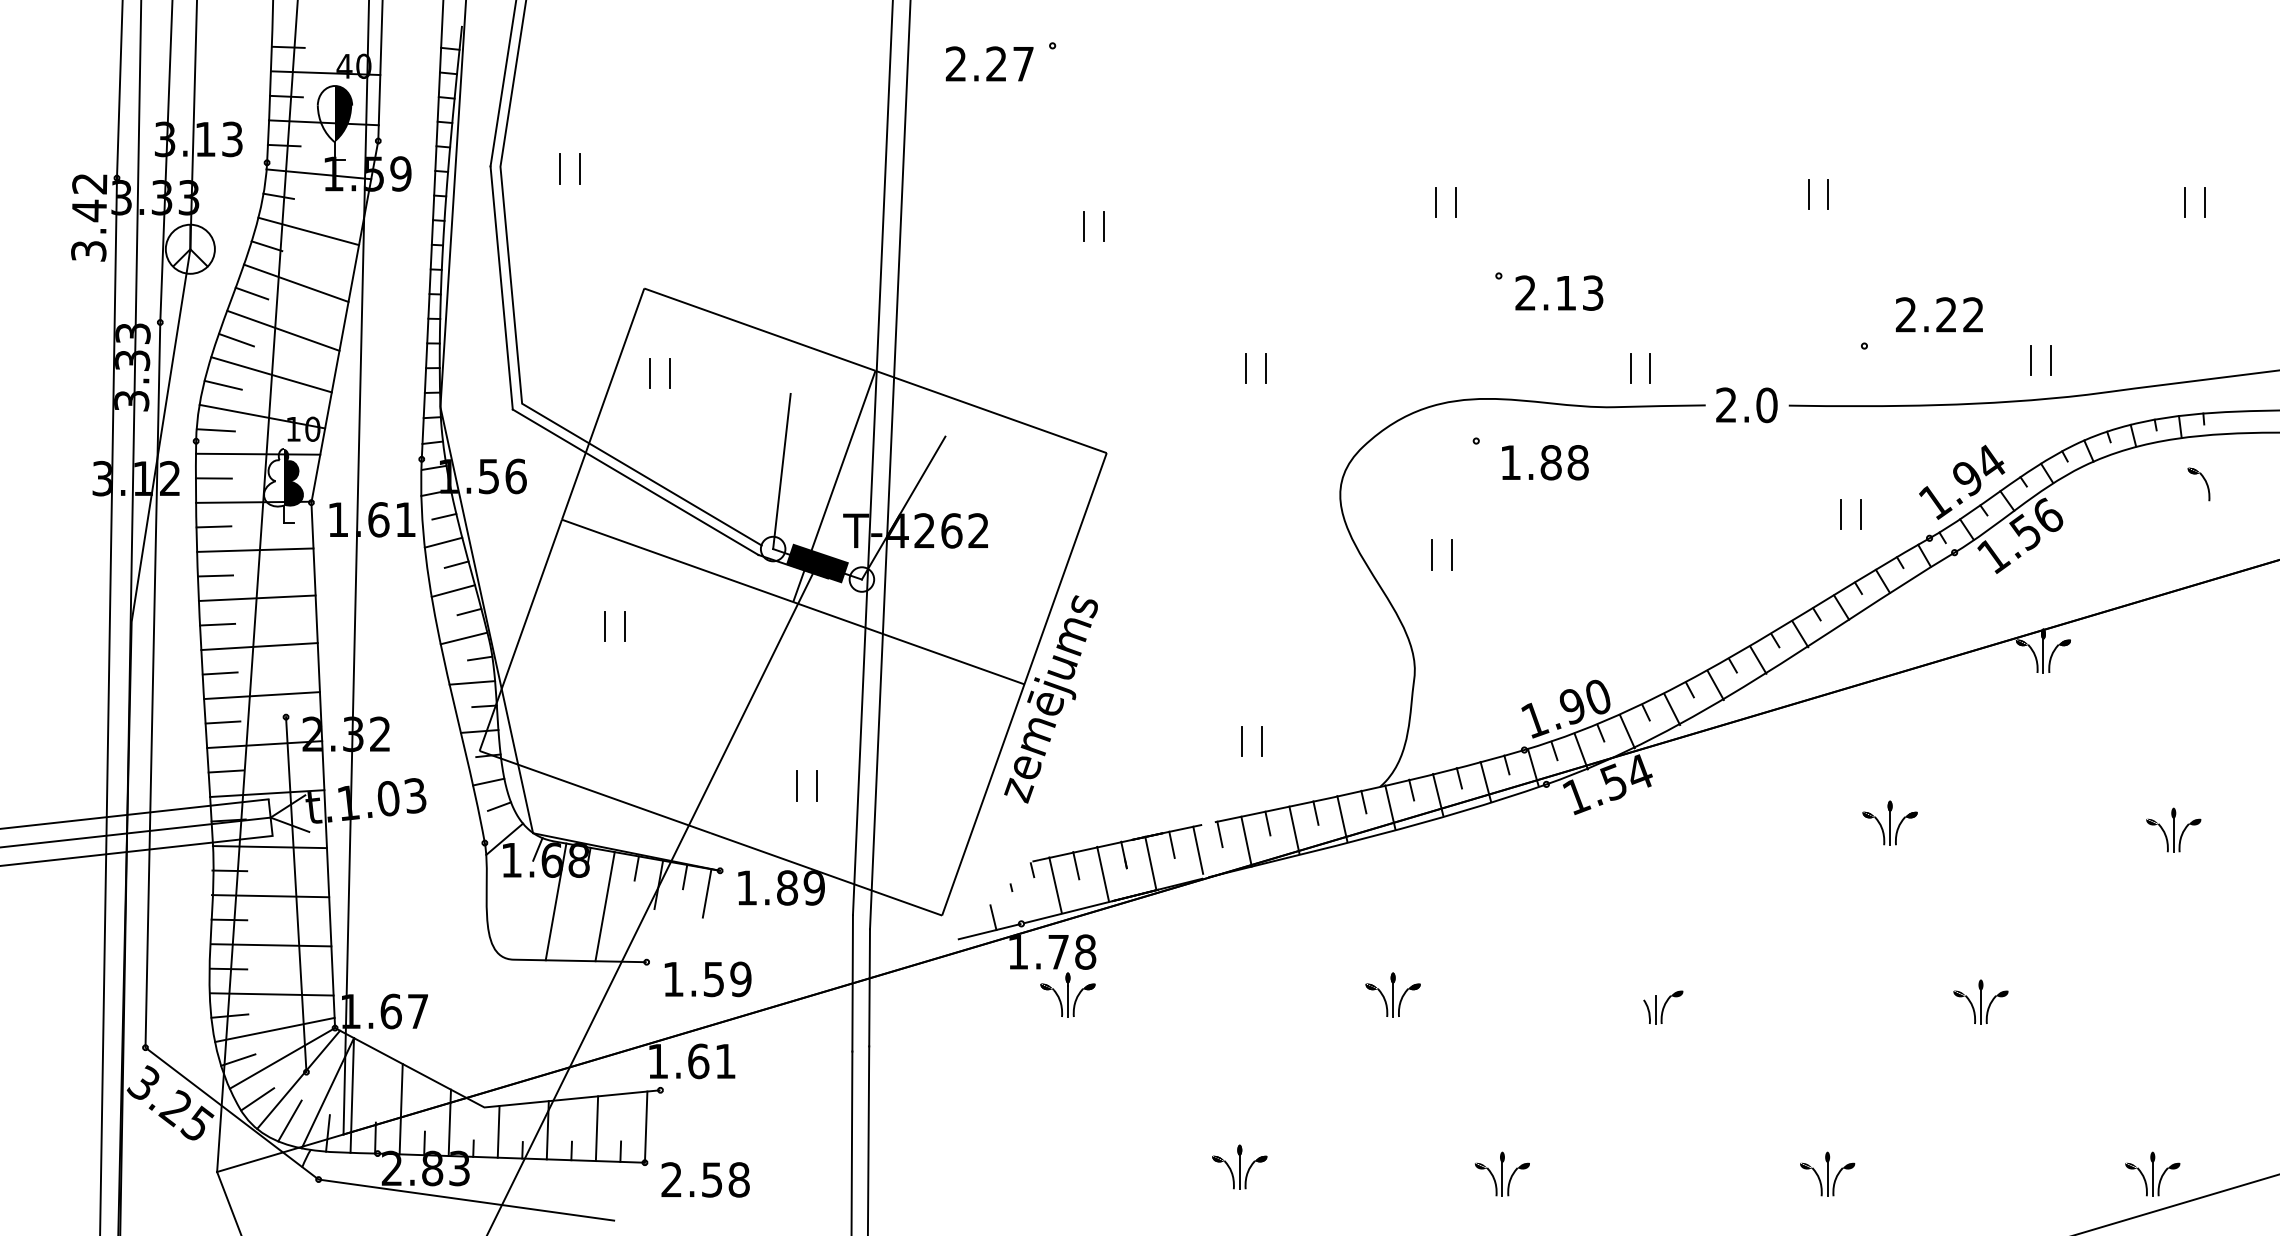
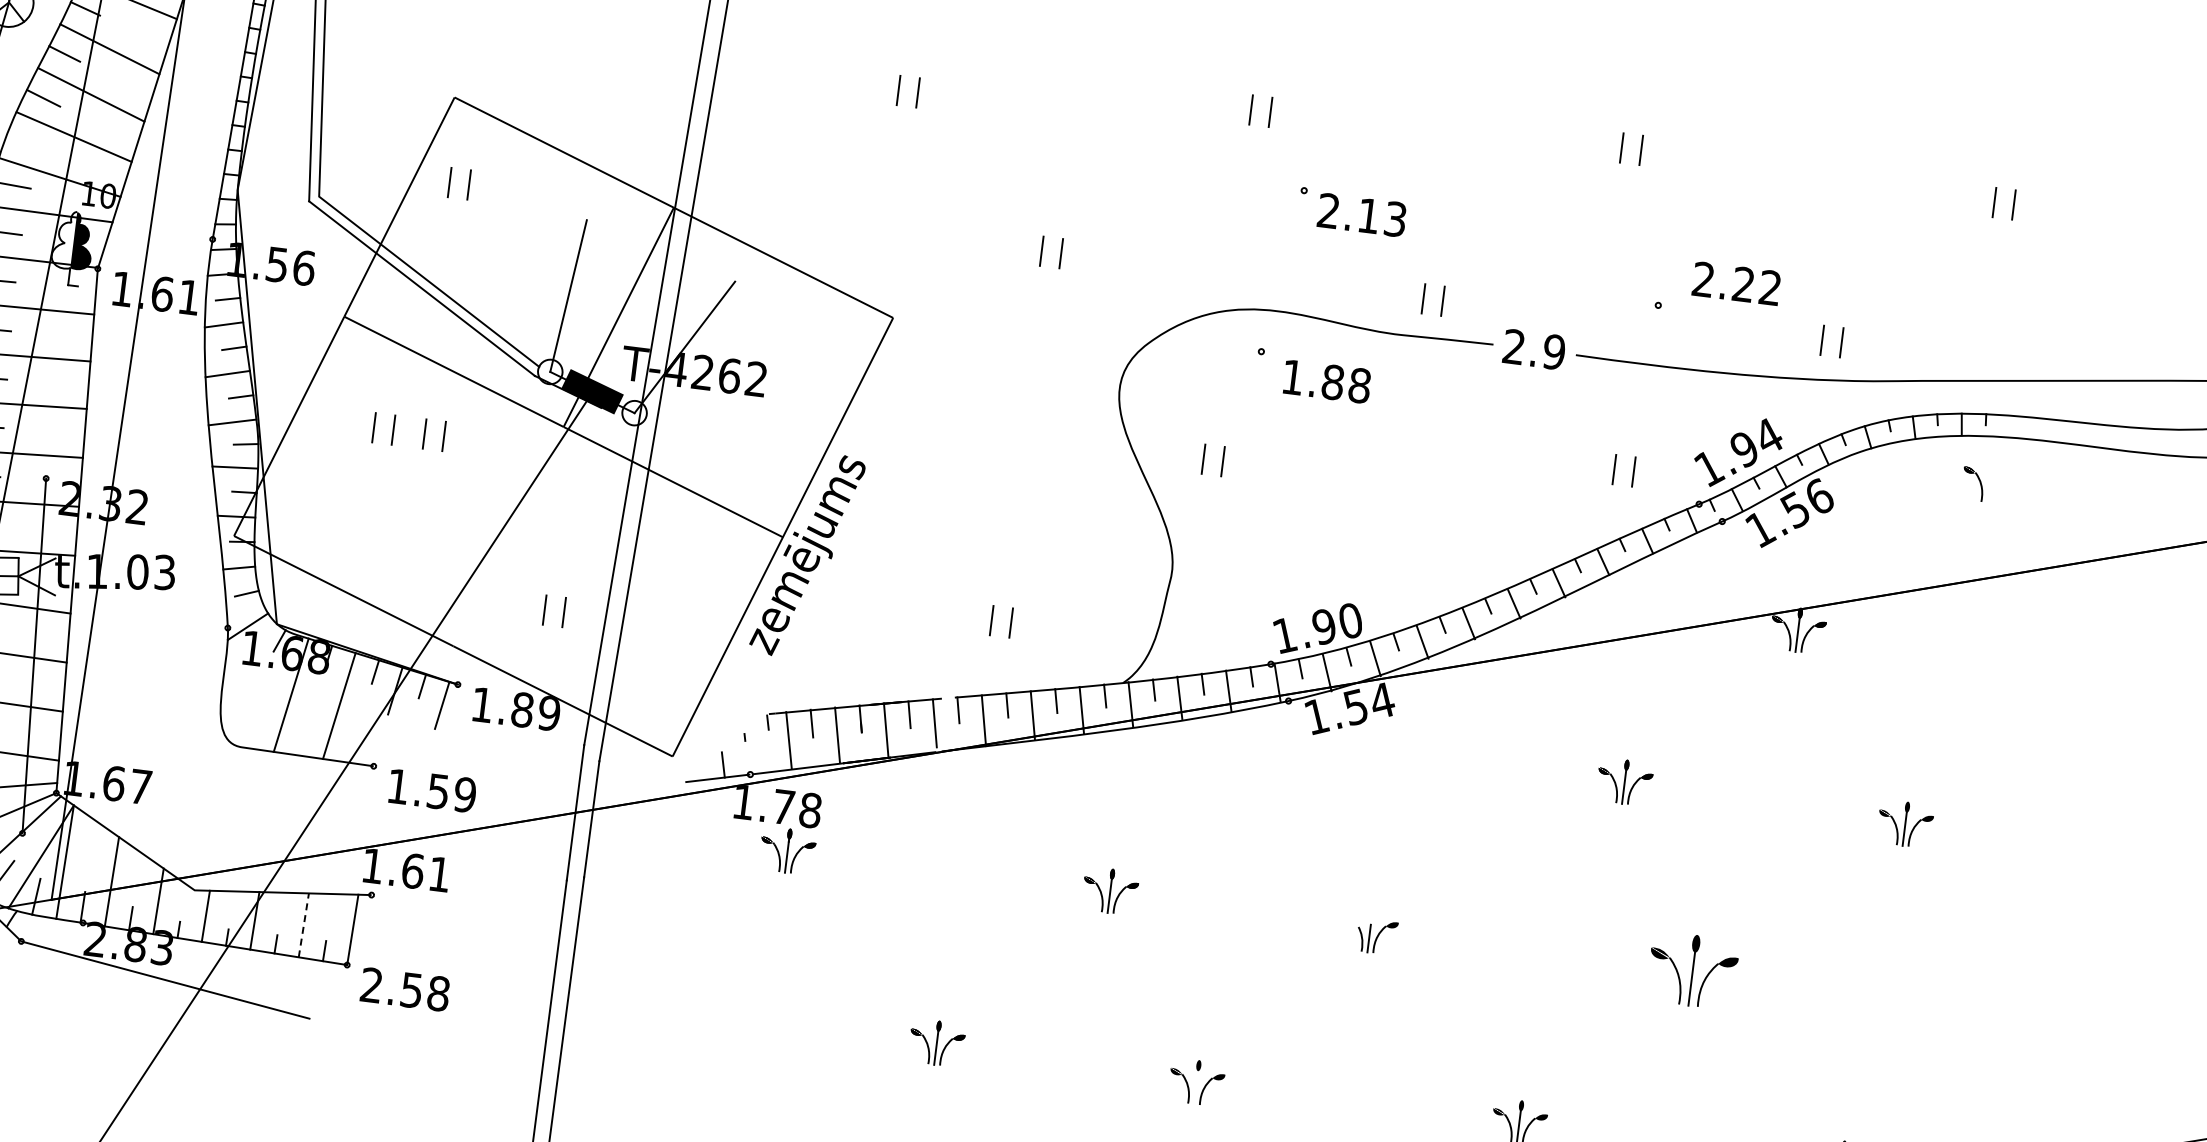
line: (222, 384) -> (24, 140), removed
text: (1766, 405) -> (1553, 352), 2.0 -> 2.9
part: (656, 626) -> (424, 434), added
part: (1980, 1001) -> (1692, 970), size x1.6
line: (597, 1128) -> (304, 925), solid -> dashed
line: (1502, 1176) -> (1196, 1084), removed

